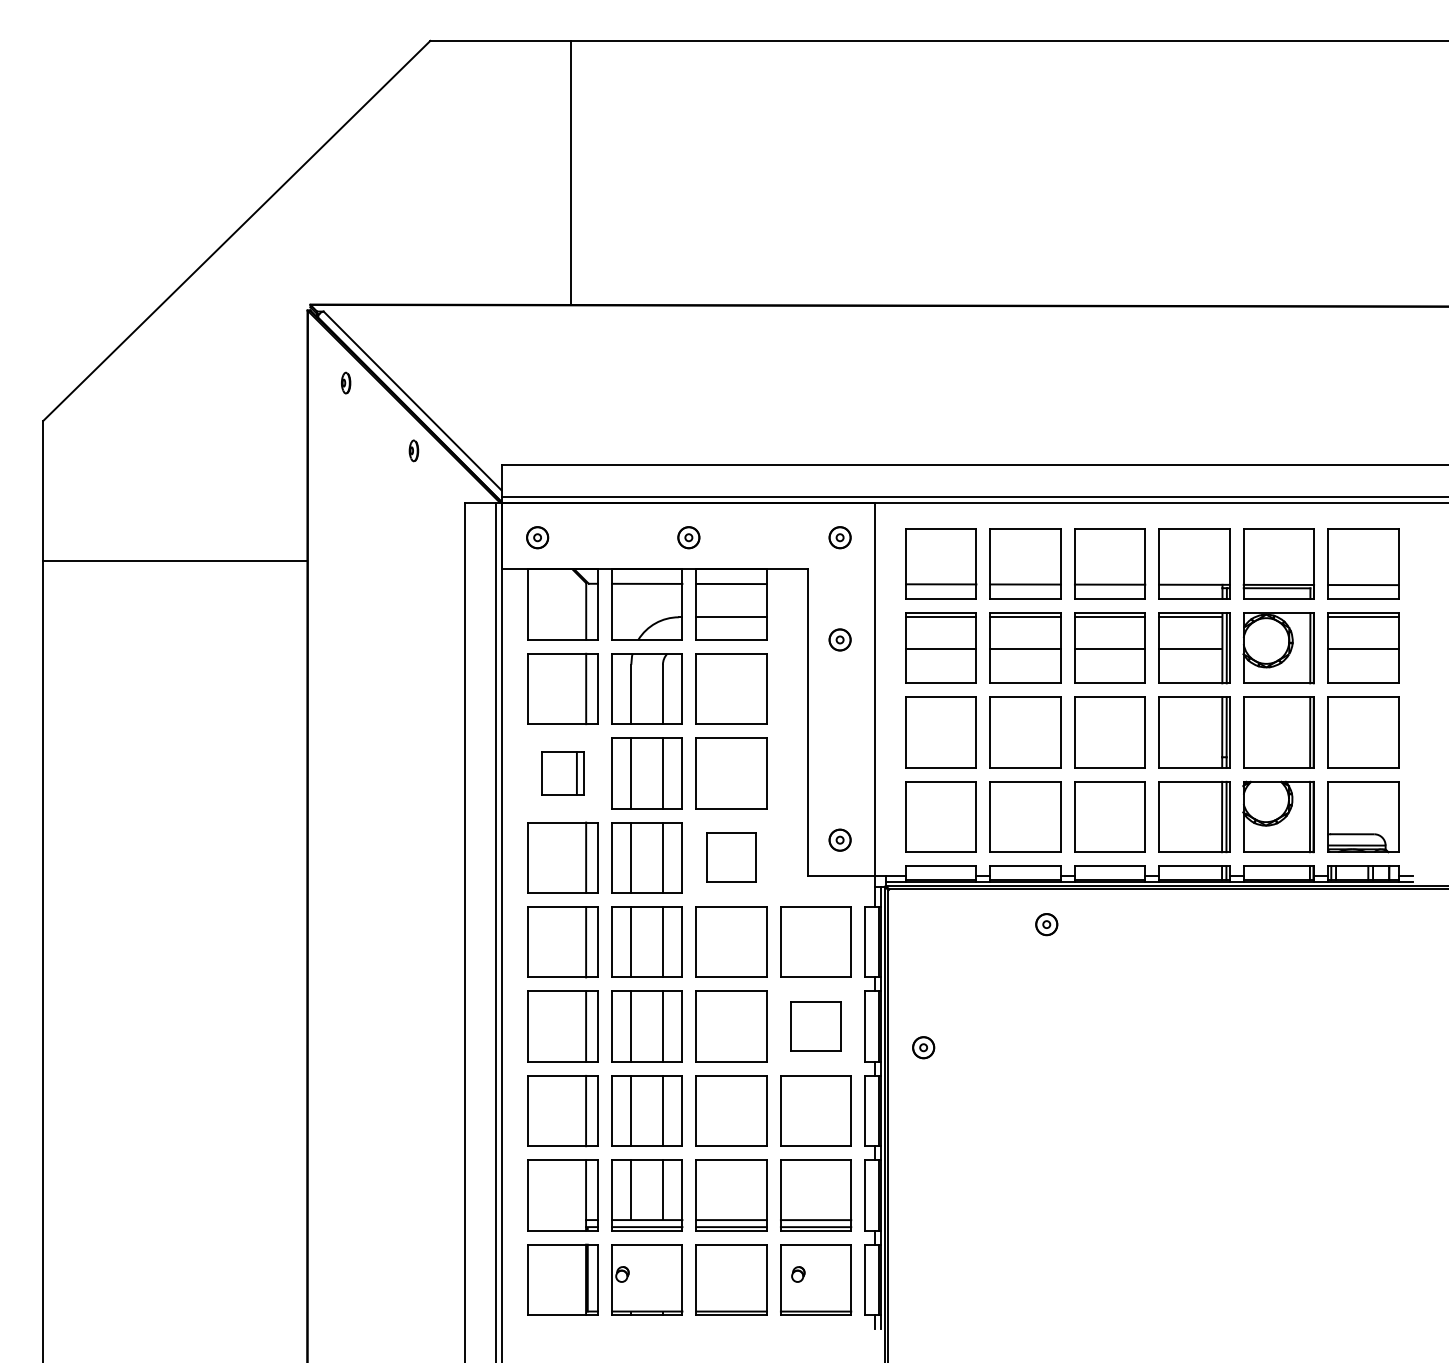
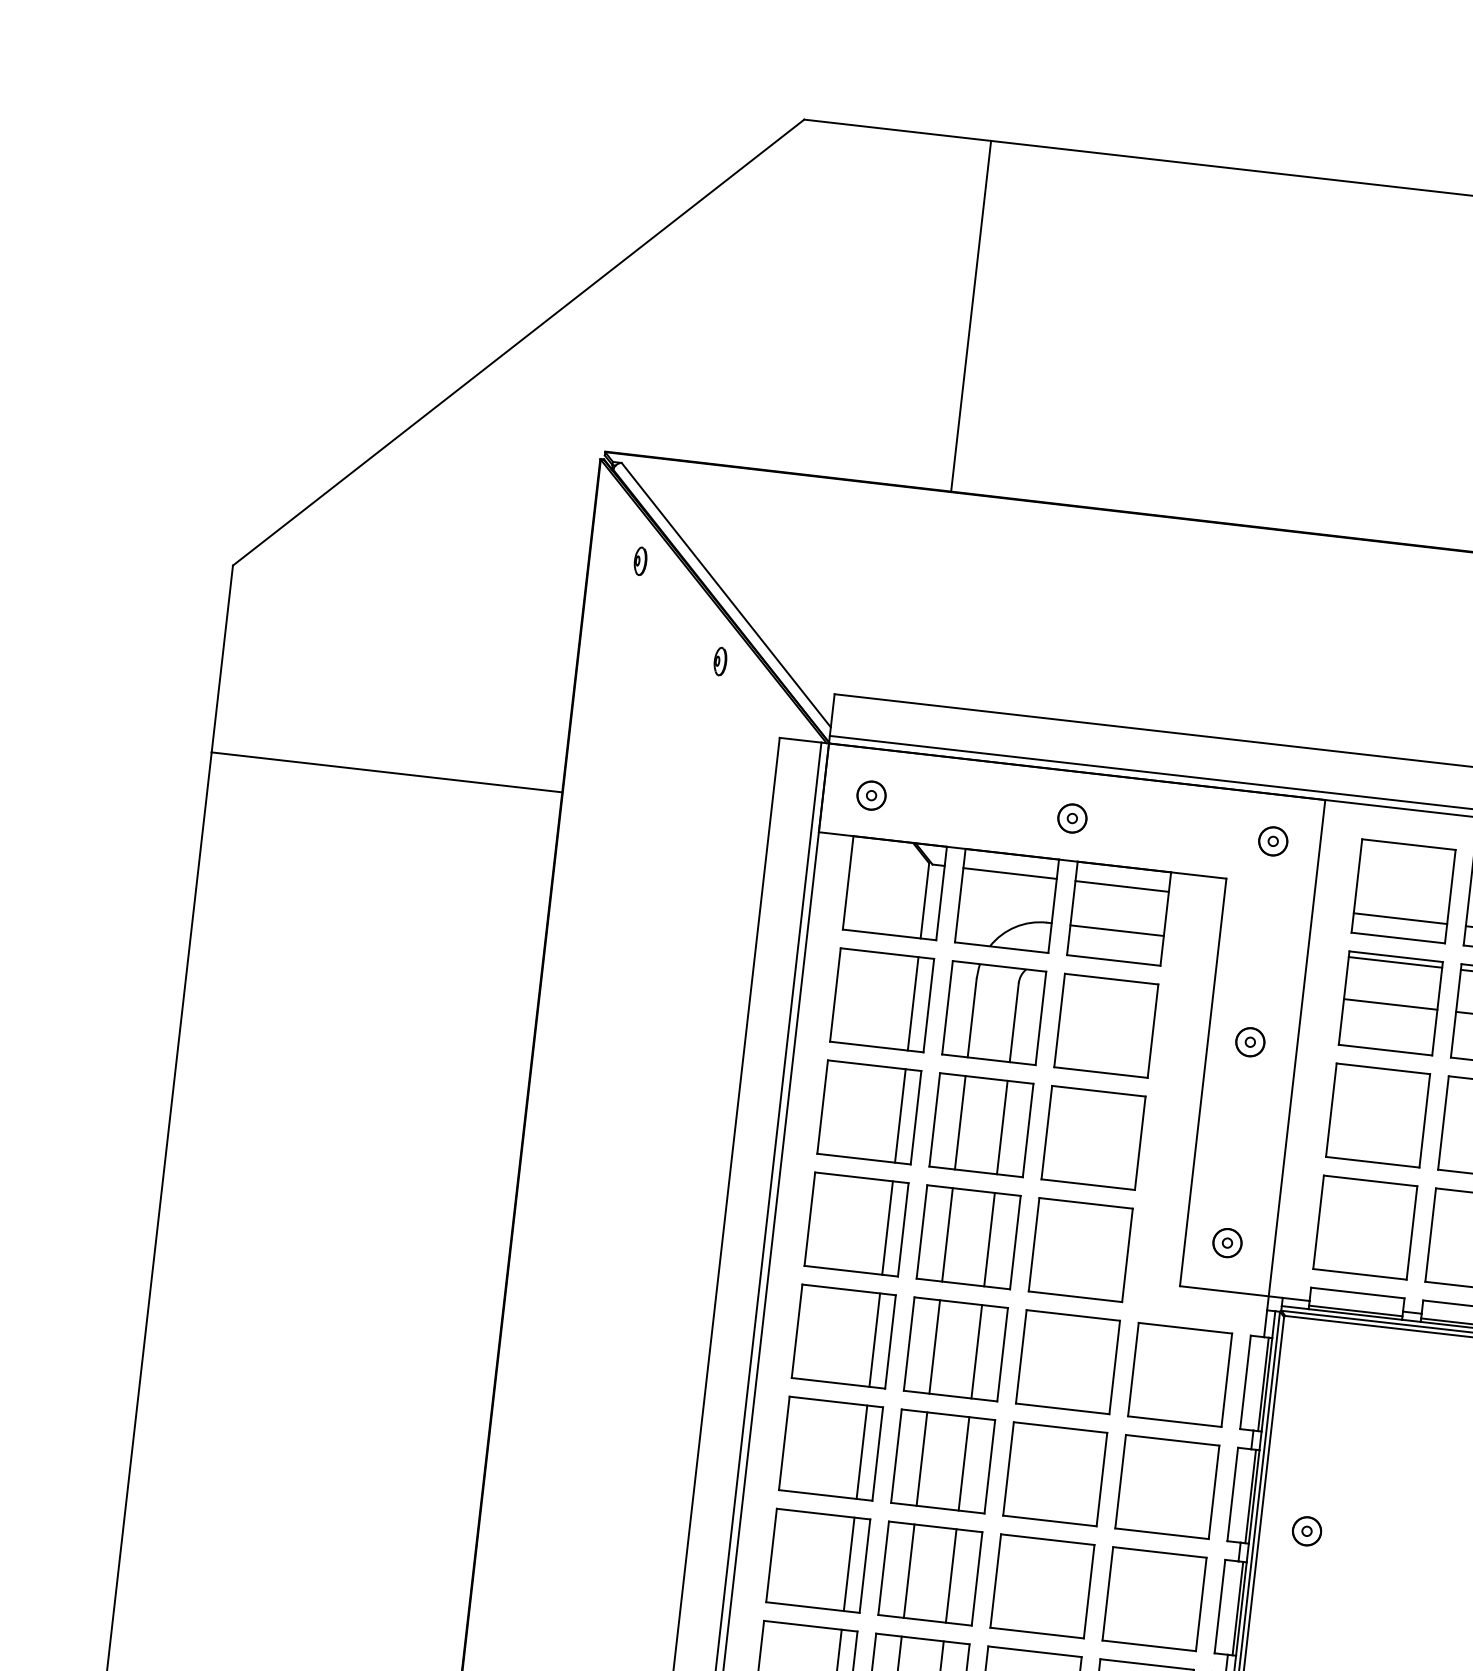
part: (839, 639) -> (1249, 1041), moved
part: (562, 773) -> (868, 1112), size x1.67
part: (731, 857) -> (1080, 1249), size x1.43
part: (815, 1026) -> (1166, 1486), size x1.43

